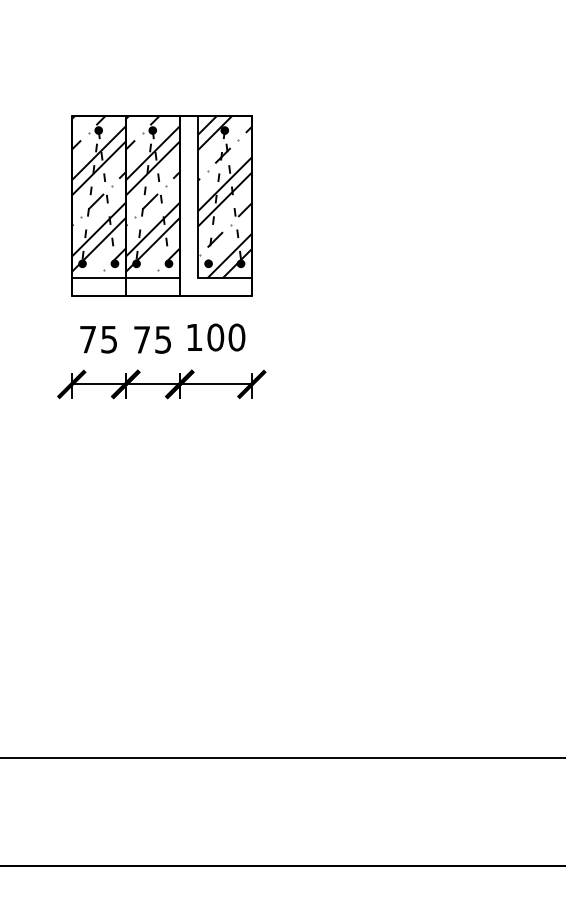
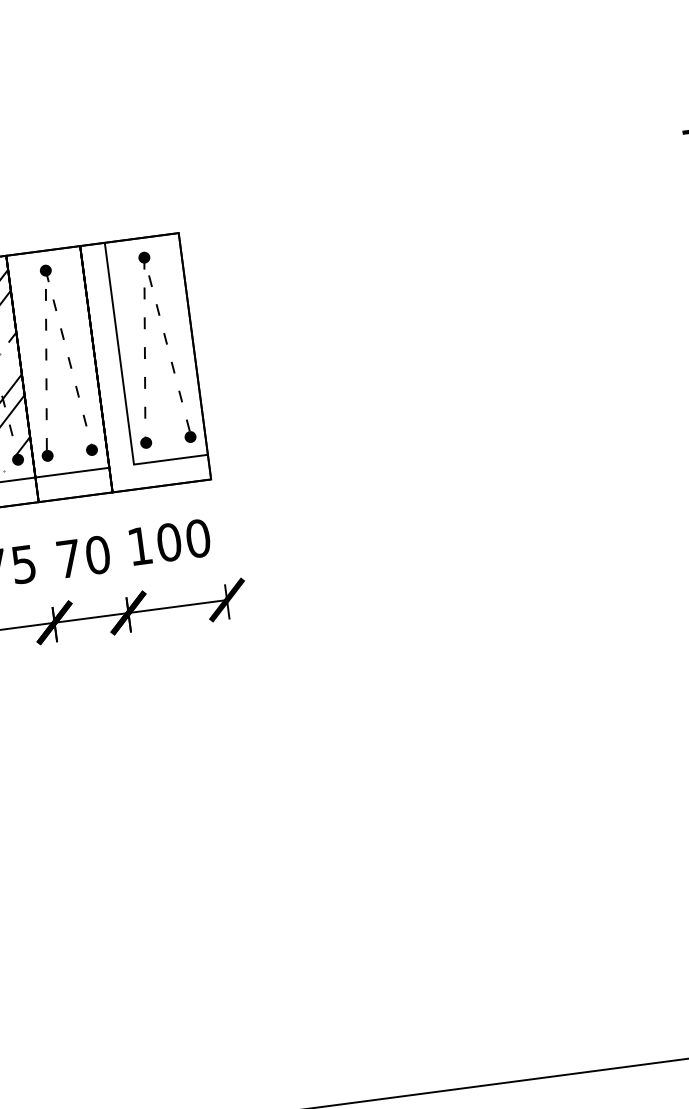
hatch: (152, 197) -> (57, 362), removed
hatch: (224, 197) -> (155, 349), removed
text: (163, 339) -> (98, 554), 75 -> 70

